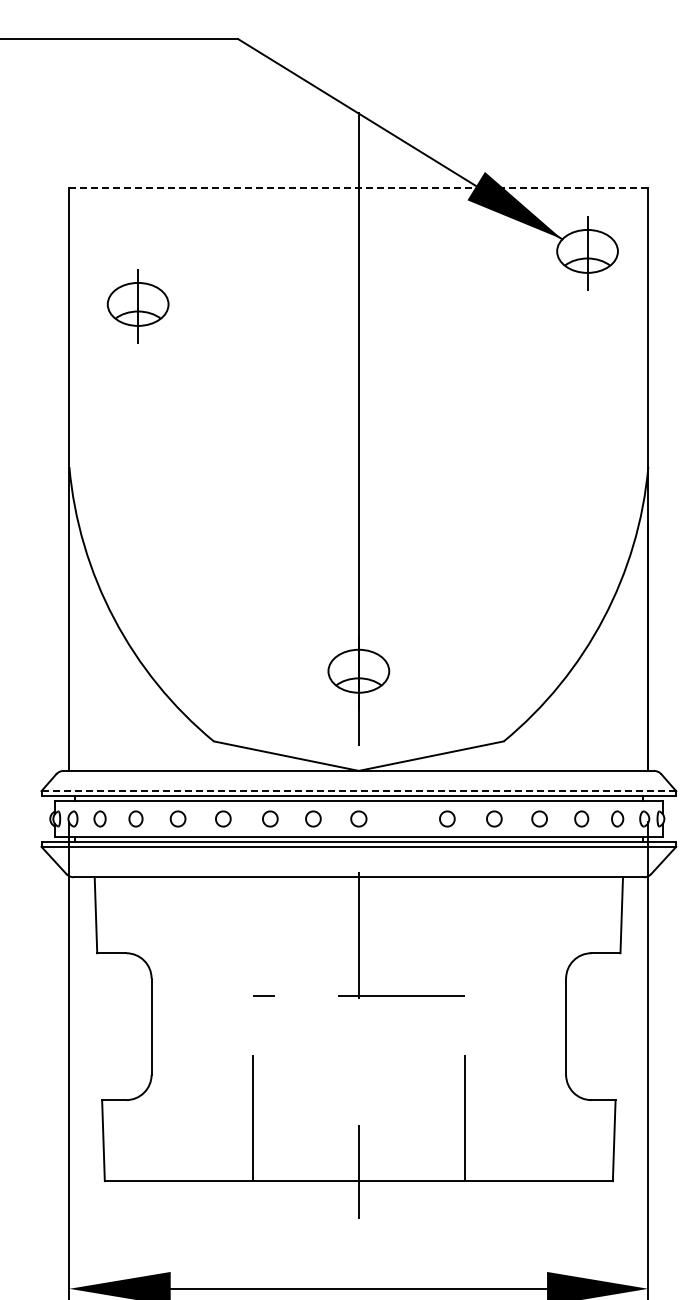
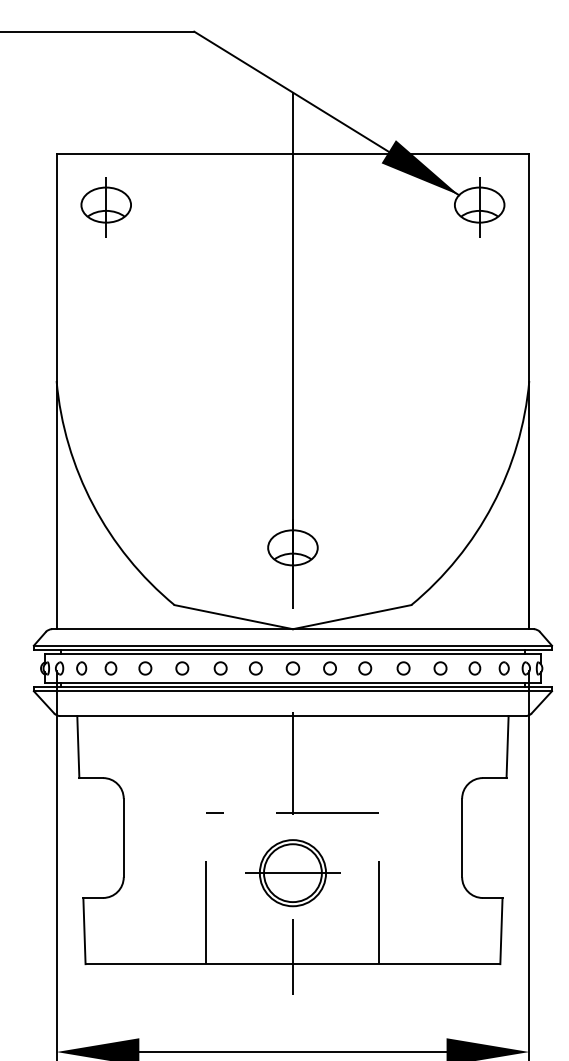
line: (358, 188) -> (292, 153), dashed -> solid
part: (137, 306) -> (105, 206), moved
line: (358, 791) -> (292, 646), dashed -> solid
part: (404, 818) -> (330, 668), added
part: (358, 1069) -> (292, 872), added

